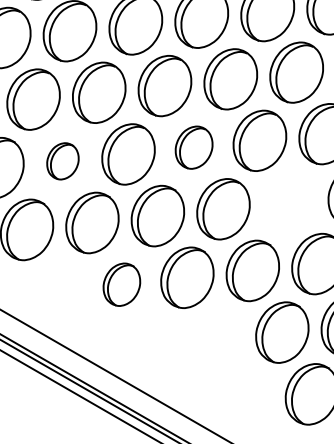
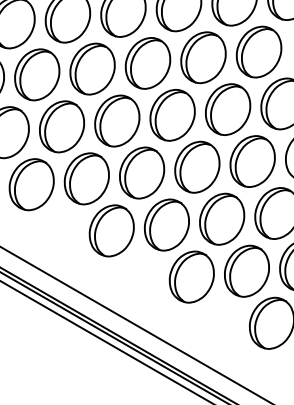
part: (194, 147) -> (172, 115), size x1.43
part: (62, 160) -> (61, 126), size x1.67
part: (288, 202) -> (252, 161), added
part: (121, 284) -> (111, 230), size x1.43
part: (216, 338) -> (191, 276), added

